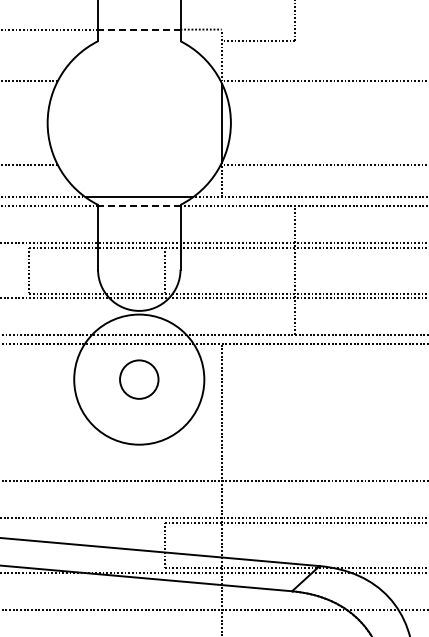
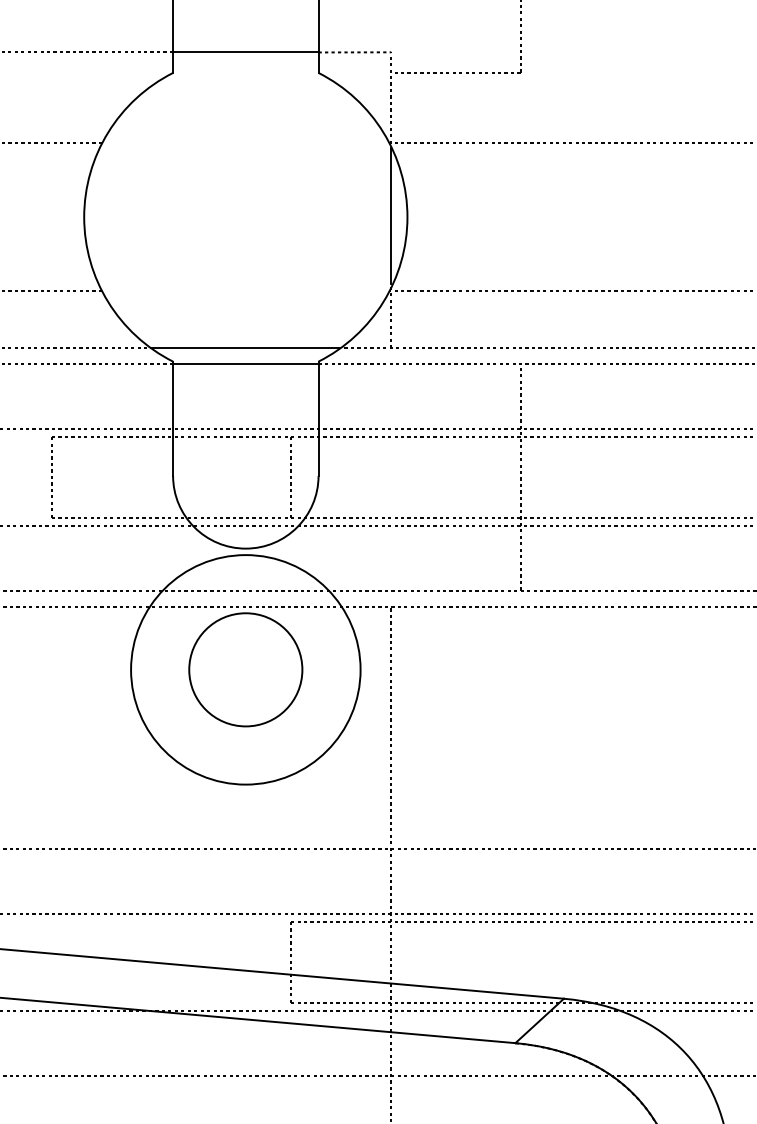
line: (138, 29) -> (244, 52), dashed -> solid
line: (138, 206) -> (244, 364), dashed -> solid
circle: (139, 379) -> (246, 669), size x1.67

